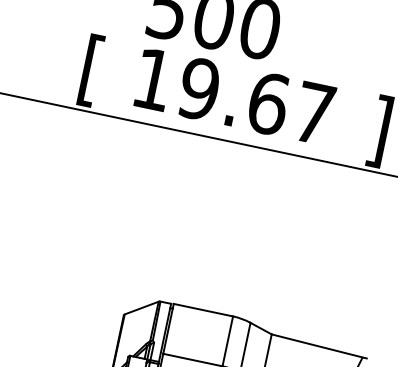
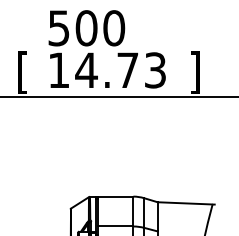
text: (255, 101) -> (120, 70), 19.67 -> 14.73

